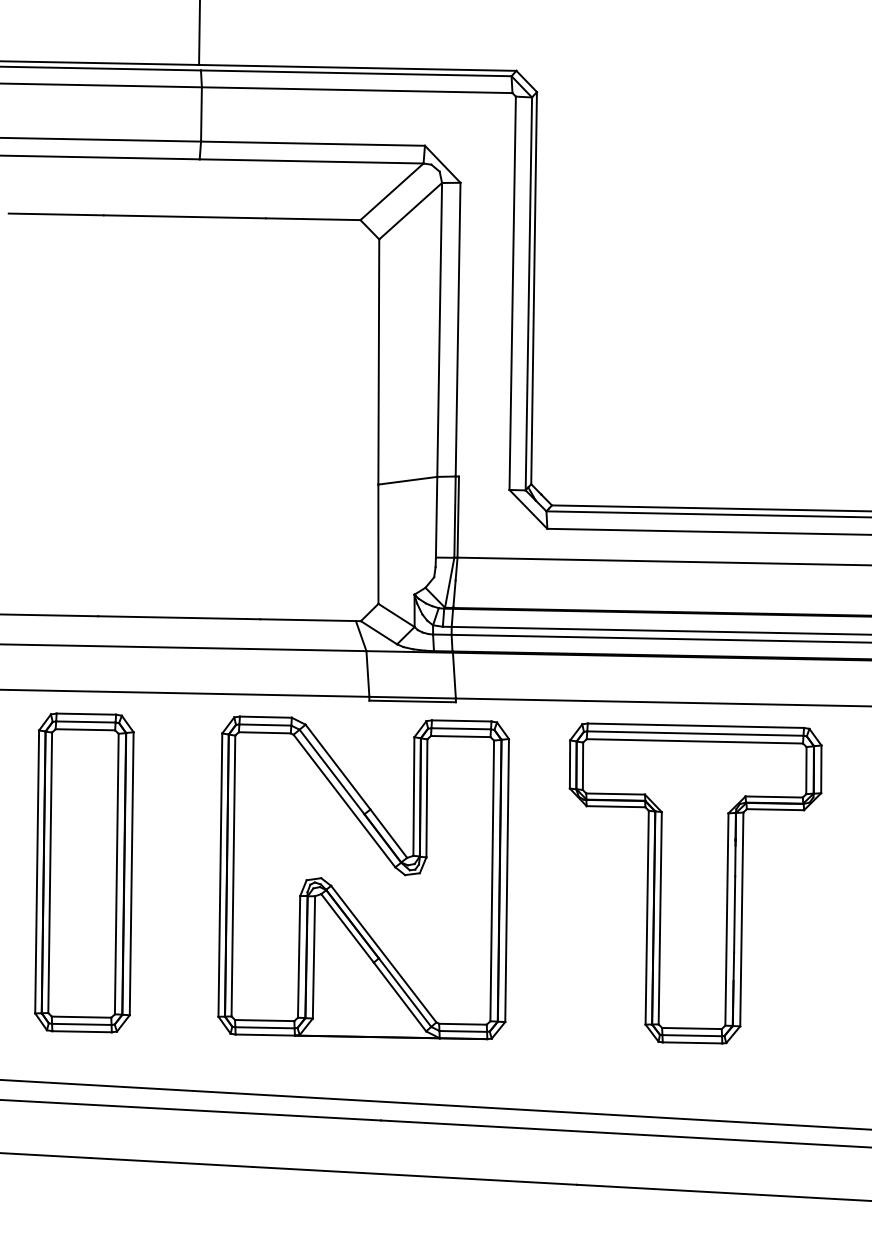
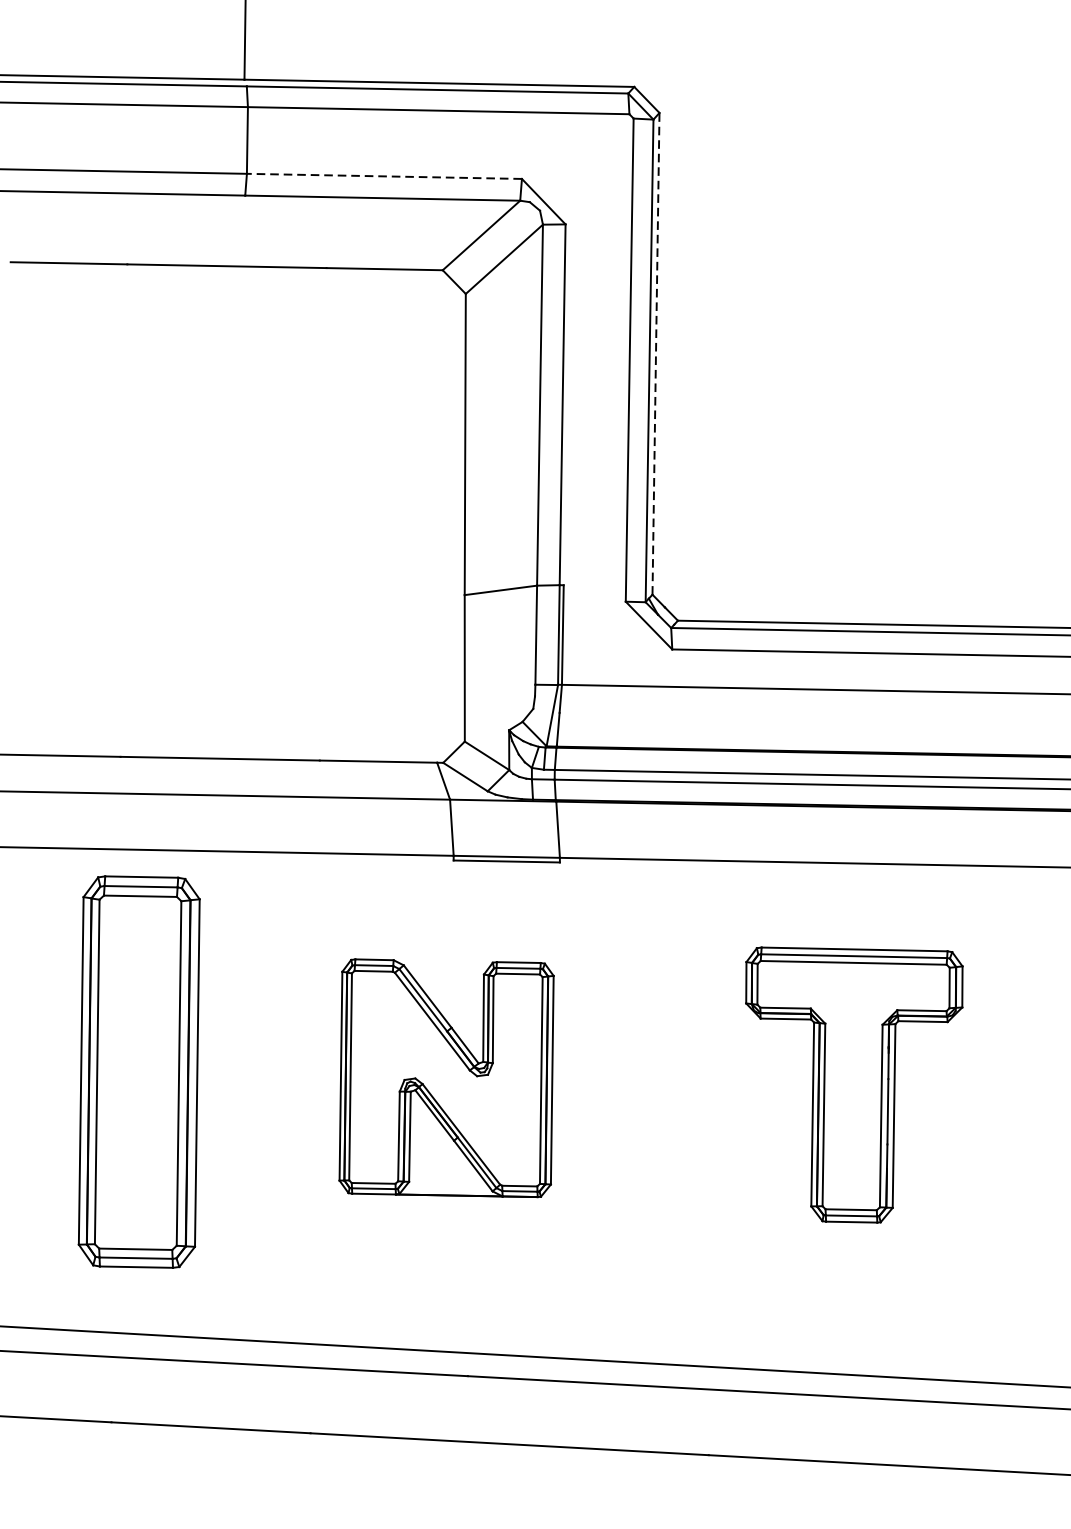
line: (313, 143) -> (385, 176), solid -> dashed
line: (534, 287) -> (656, 353), solid -> dashed
part: (84, 872) -> (139, 1071), moved
part: (363, 877) -> (446, 1077), size x0.6
part: (695, 883) -> (854, 1085), size x0.7

